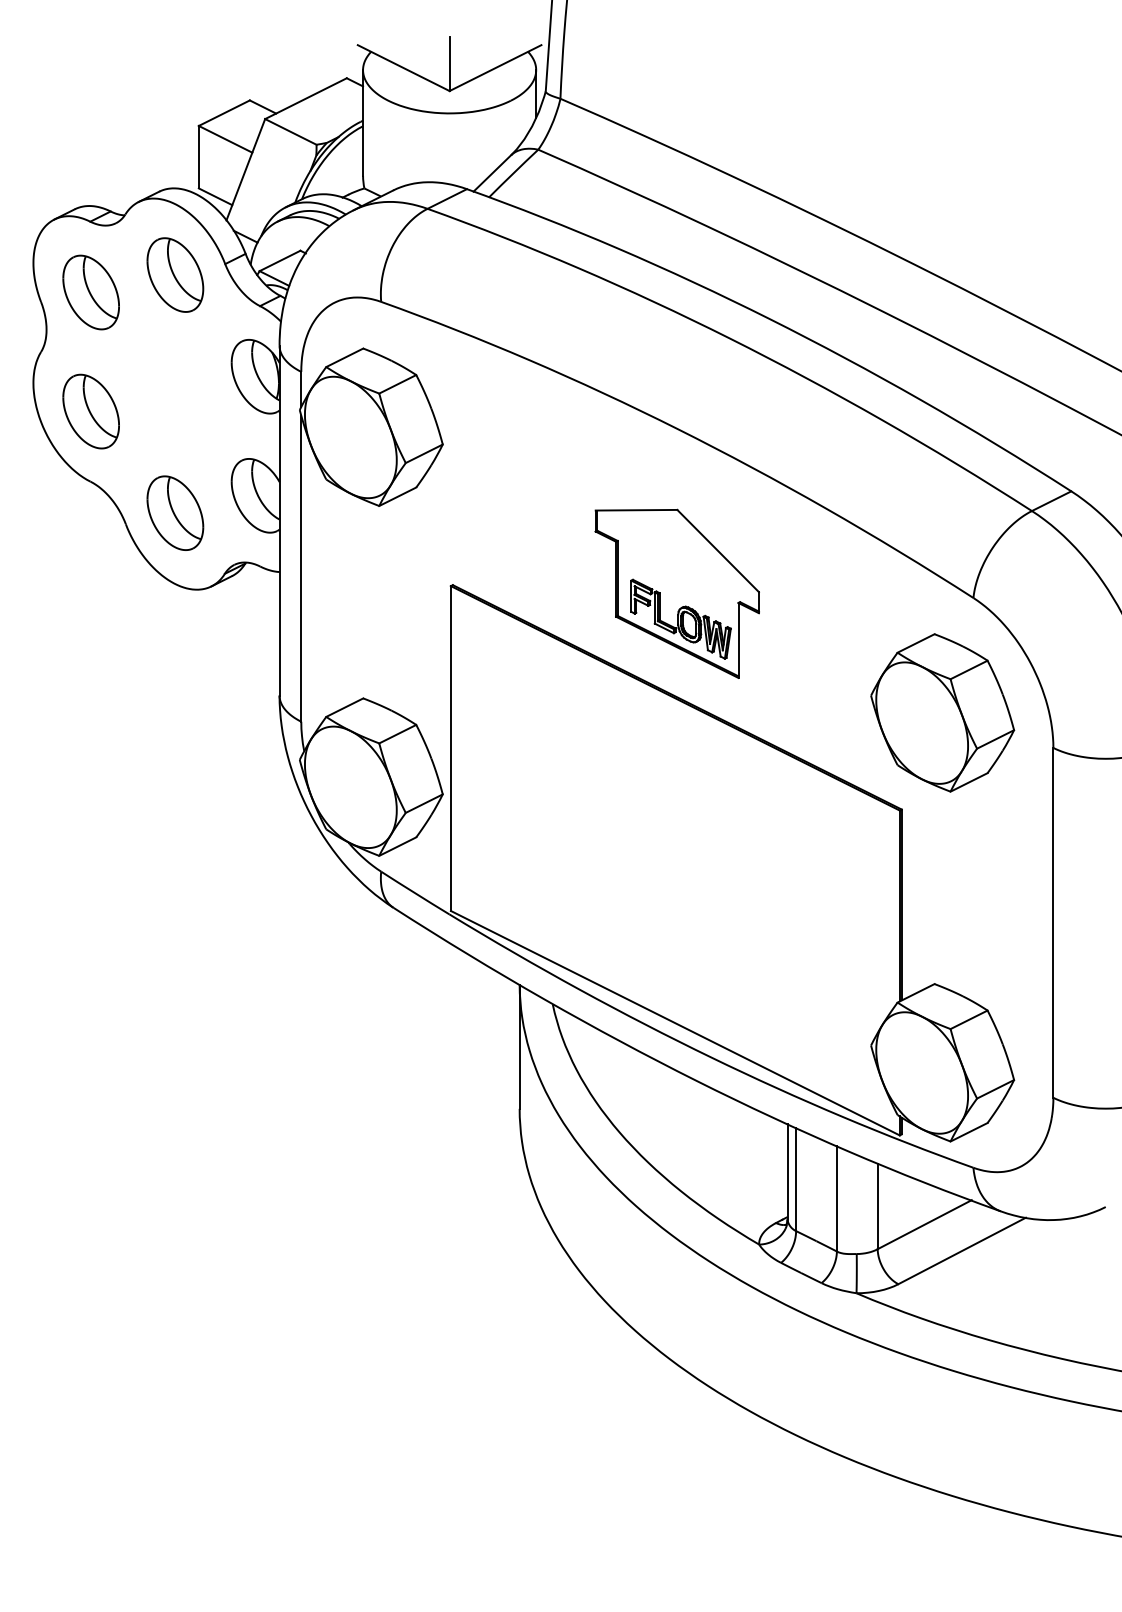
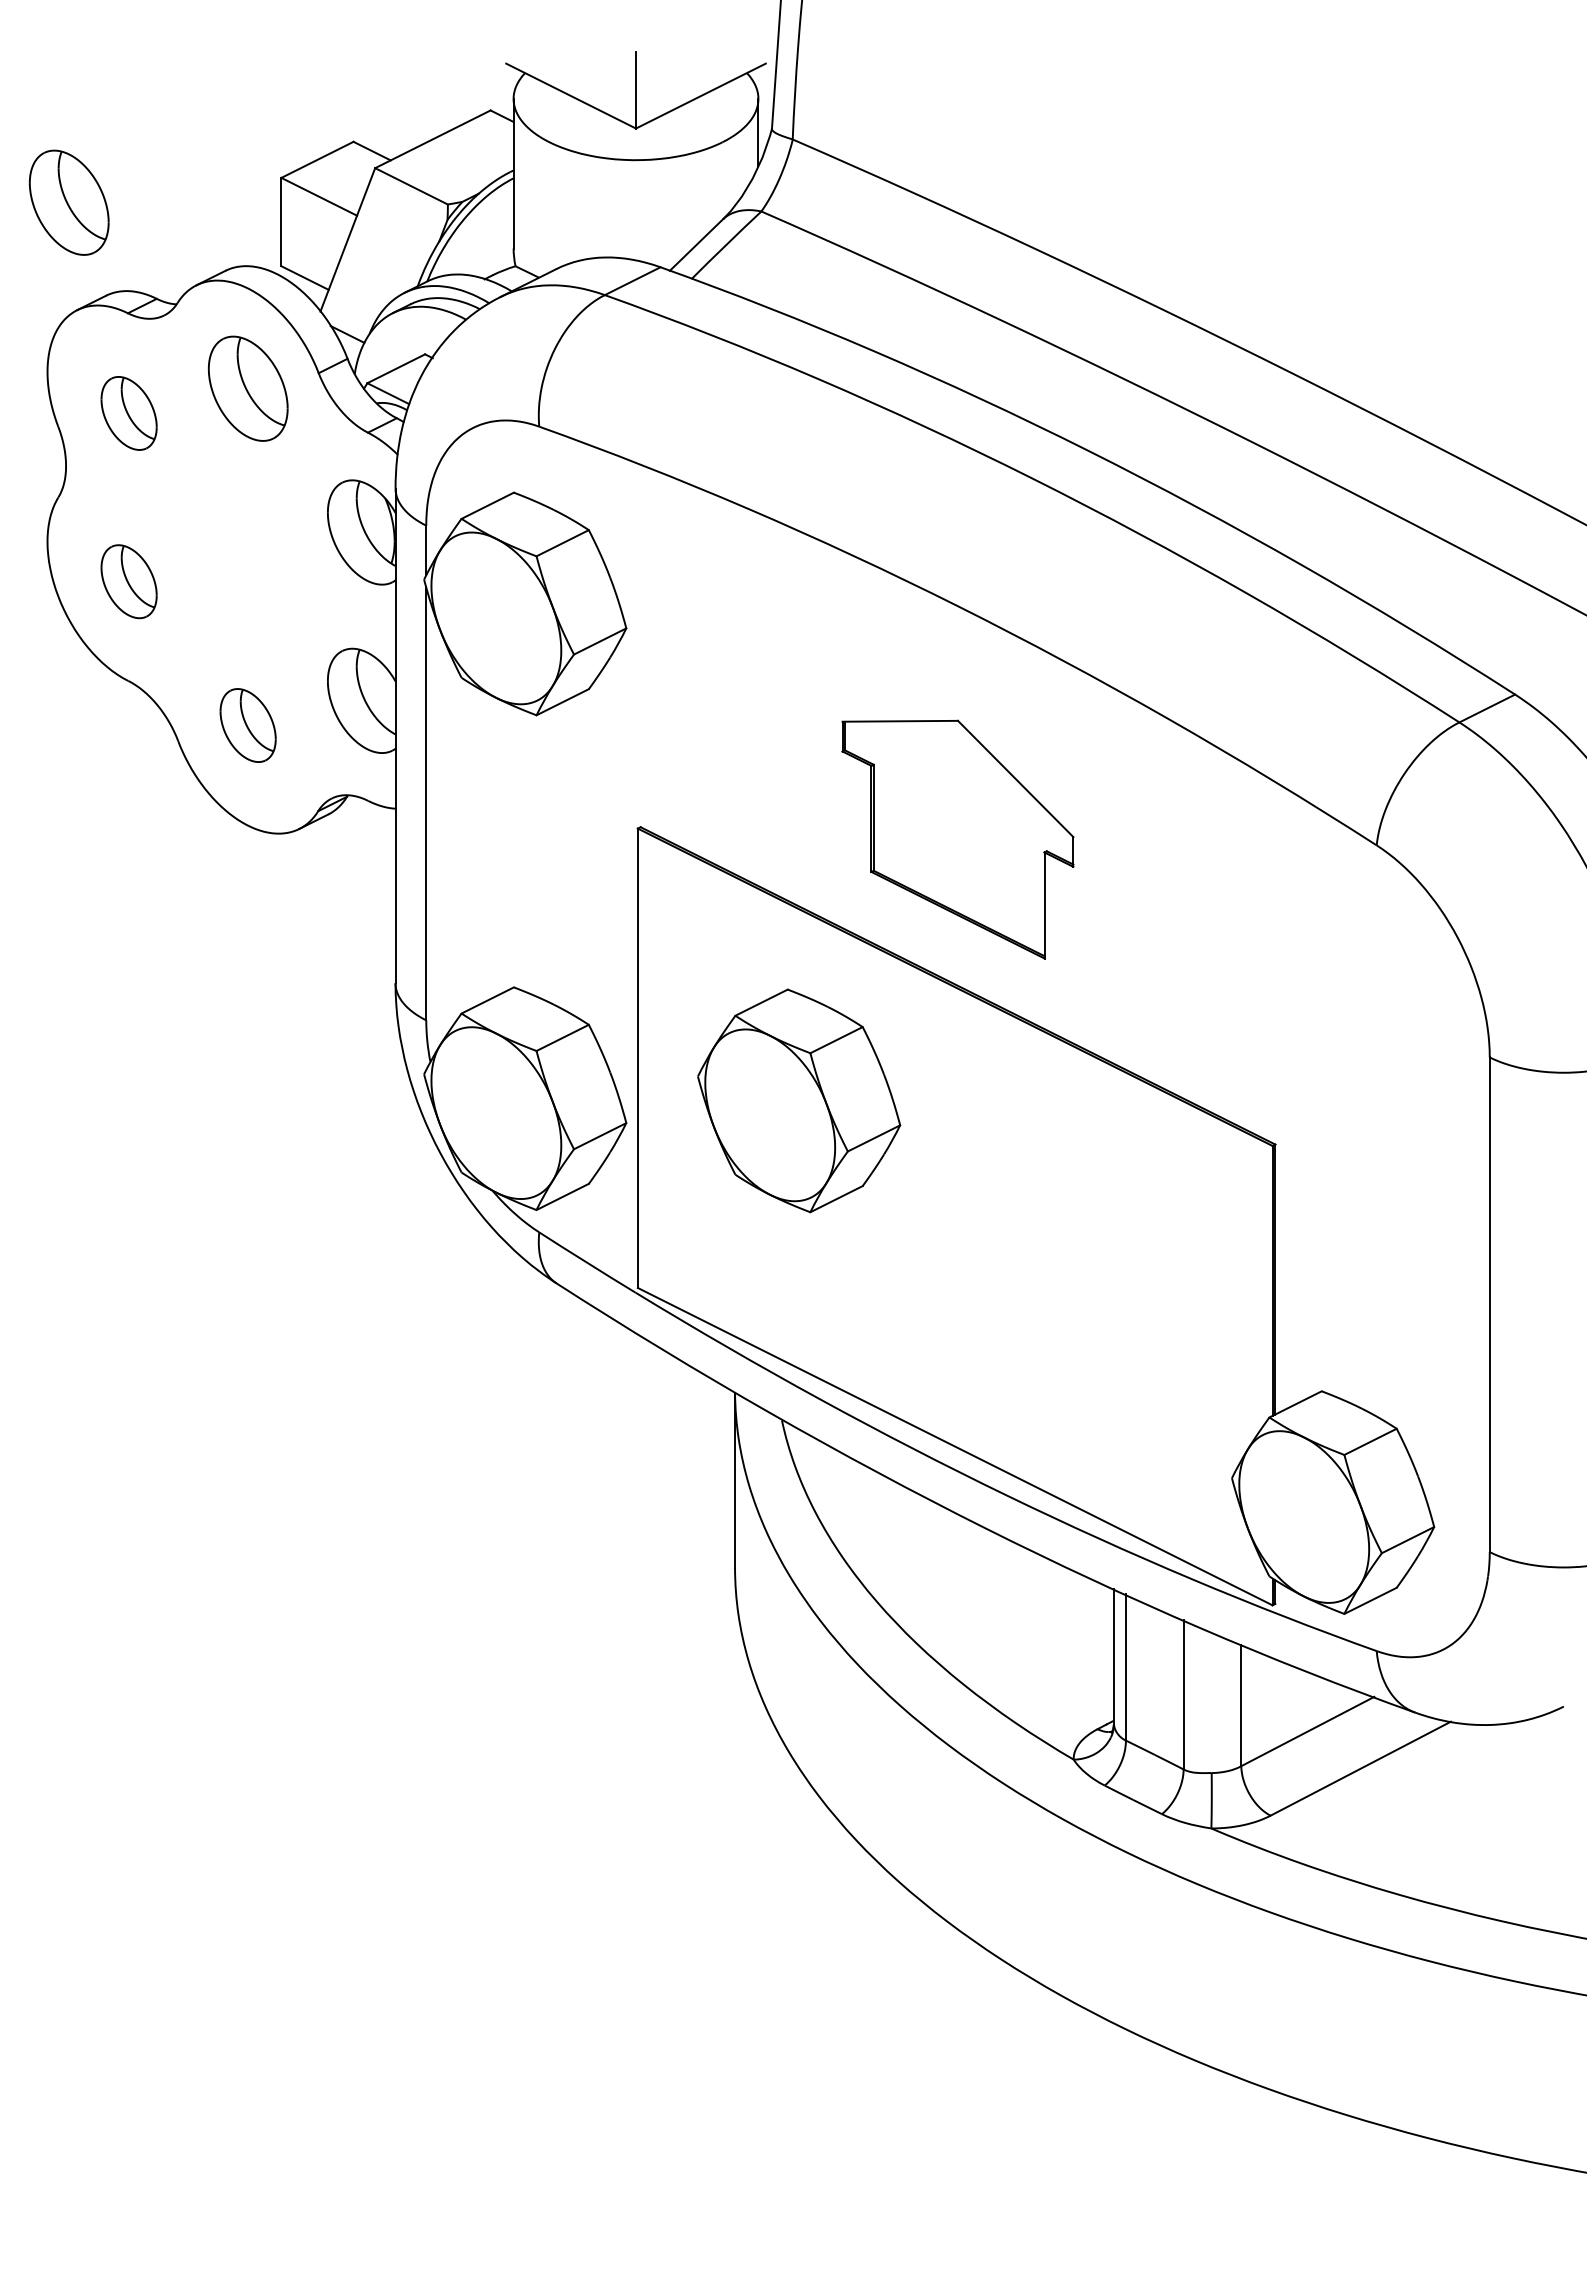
part: (48, 143) -> (68, 202), added
part: (90, 292) -> (128, 413), size x0.7
part: (90, 411) -> (128, 581), size x0.7
part: (174, 513) -> (247, 725), size x0.7
part: (681, 619) -> (963, 875), removed
part: (942, 712) -> (799, 1100), moved

